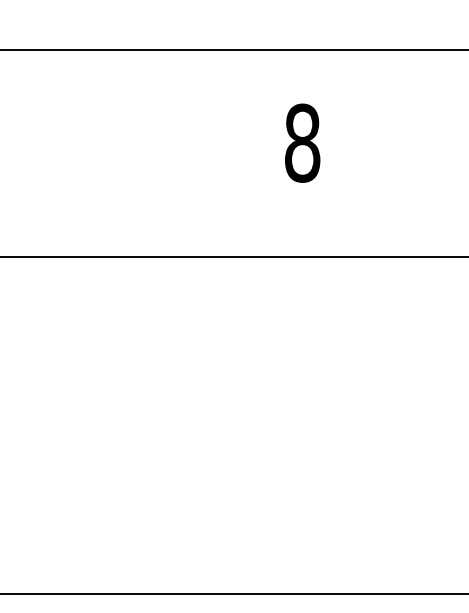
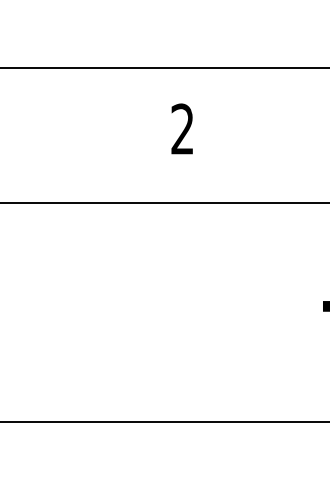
text: (302, 143) -> (182, 129), 8 -> 2

